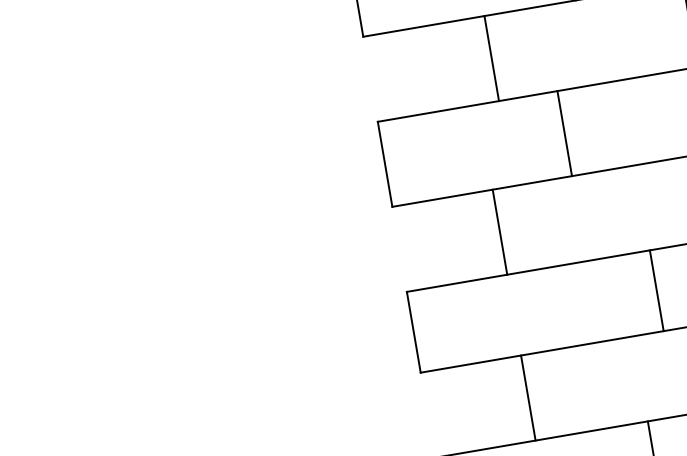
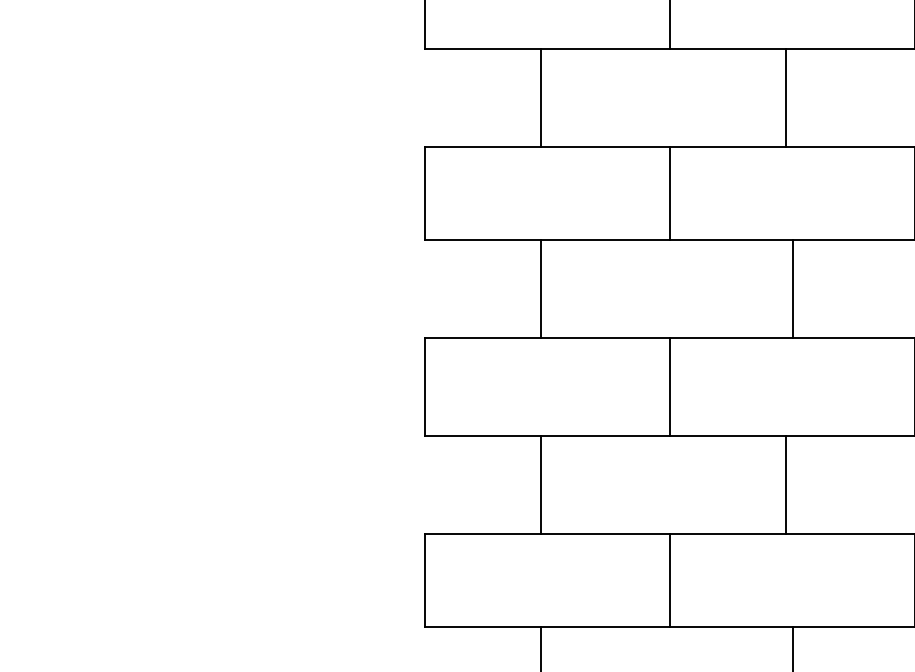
line: (491, 58) -> (540, 288), moved
line: (565, 133) -> (670, 386), moved
line: (657, 290) -> (670, 580), moved

